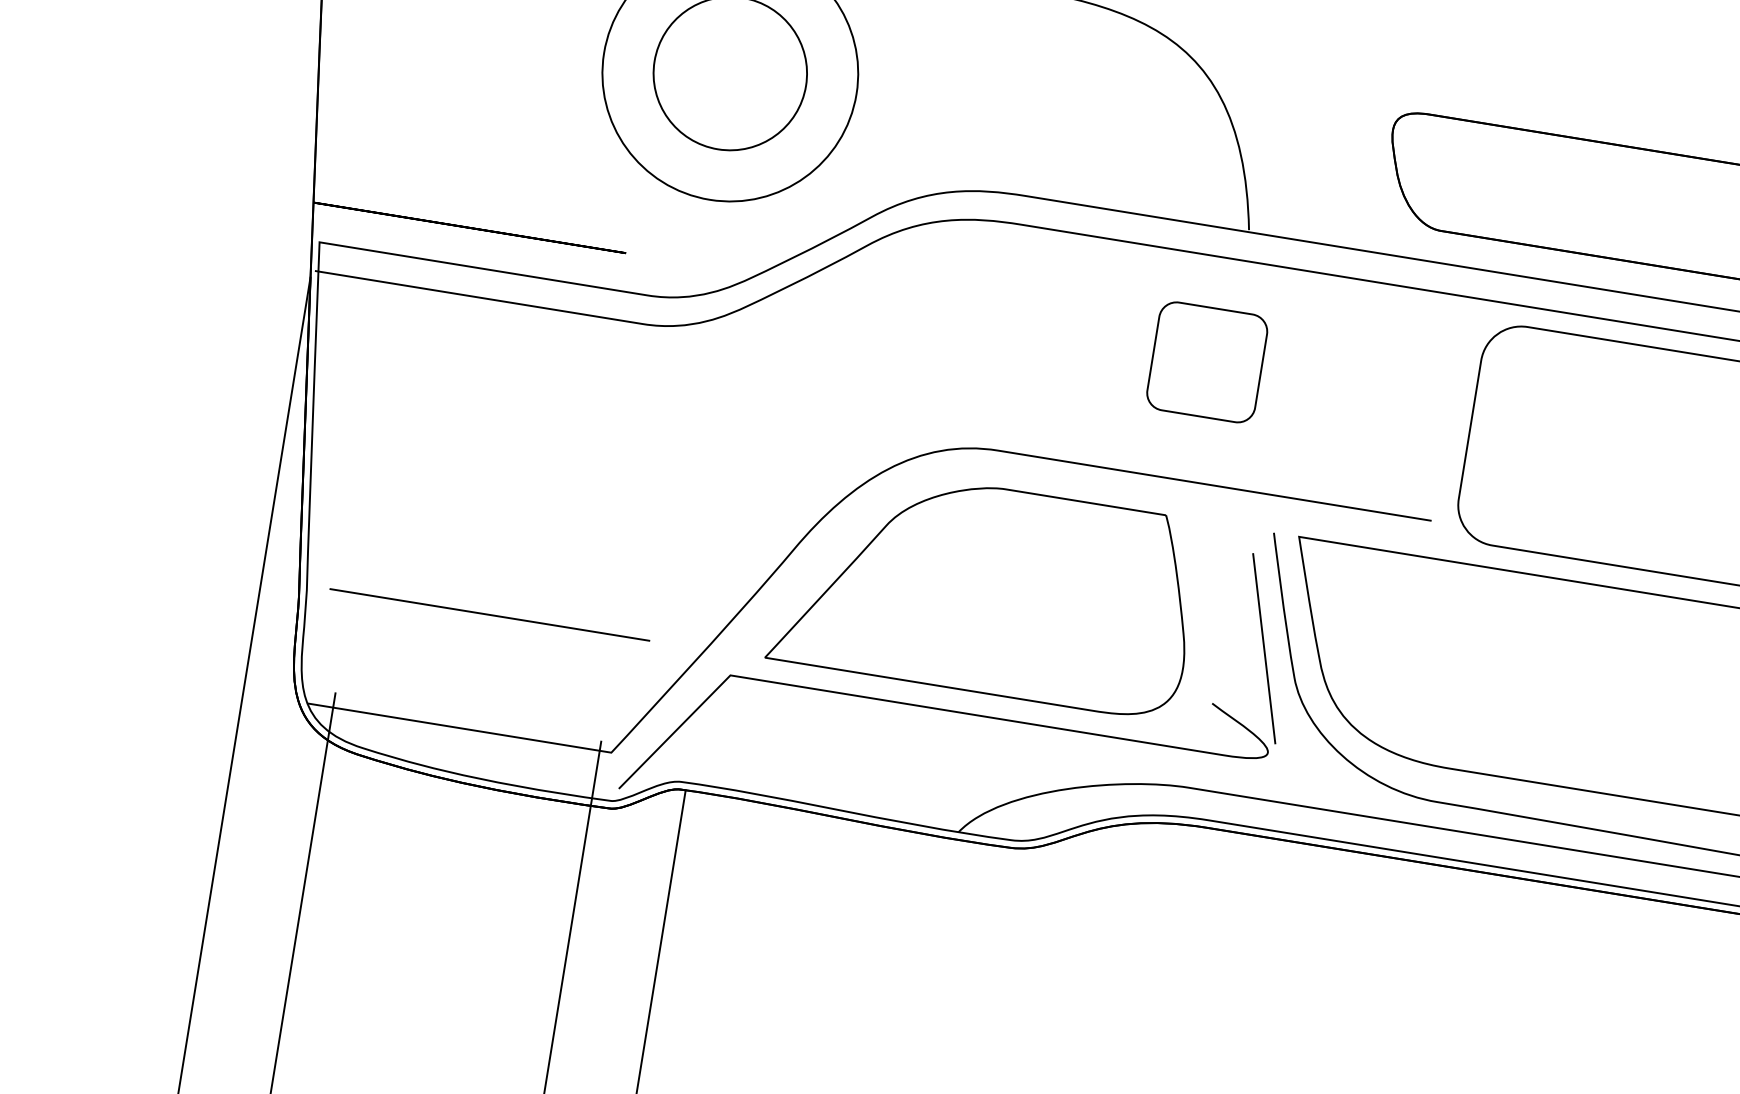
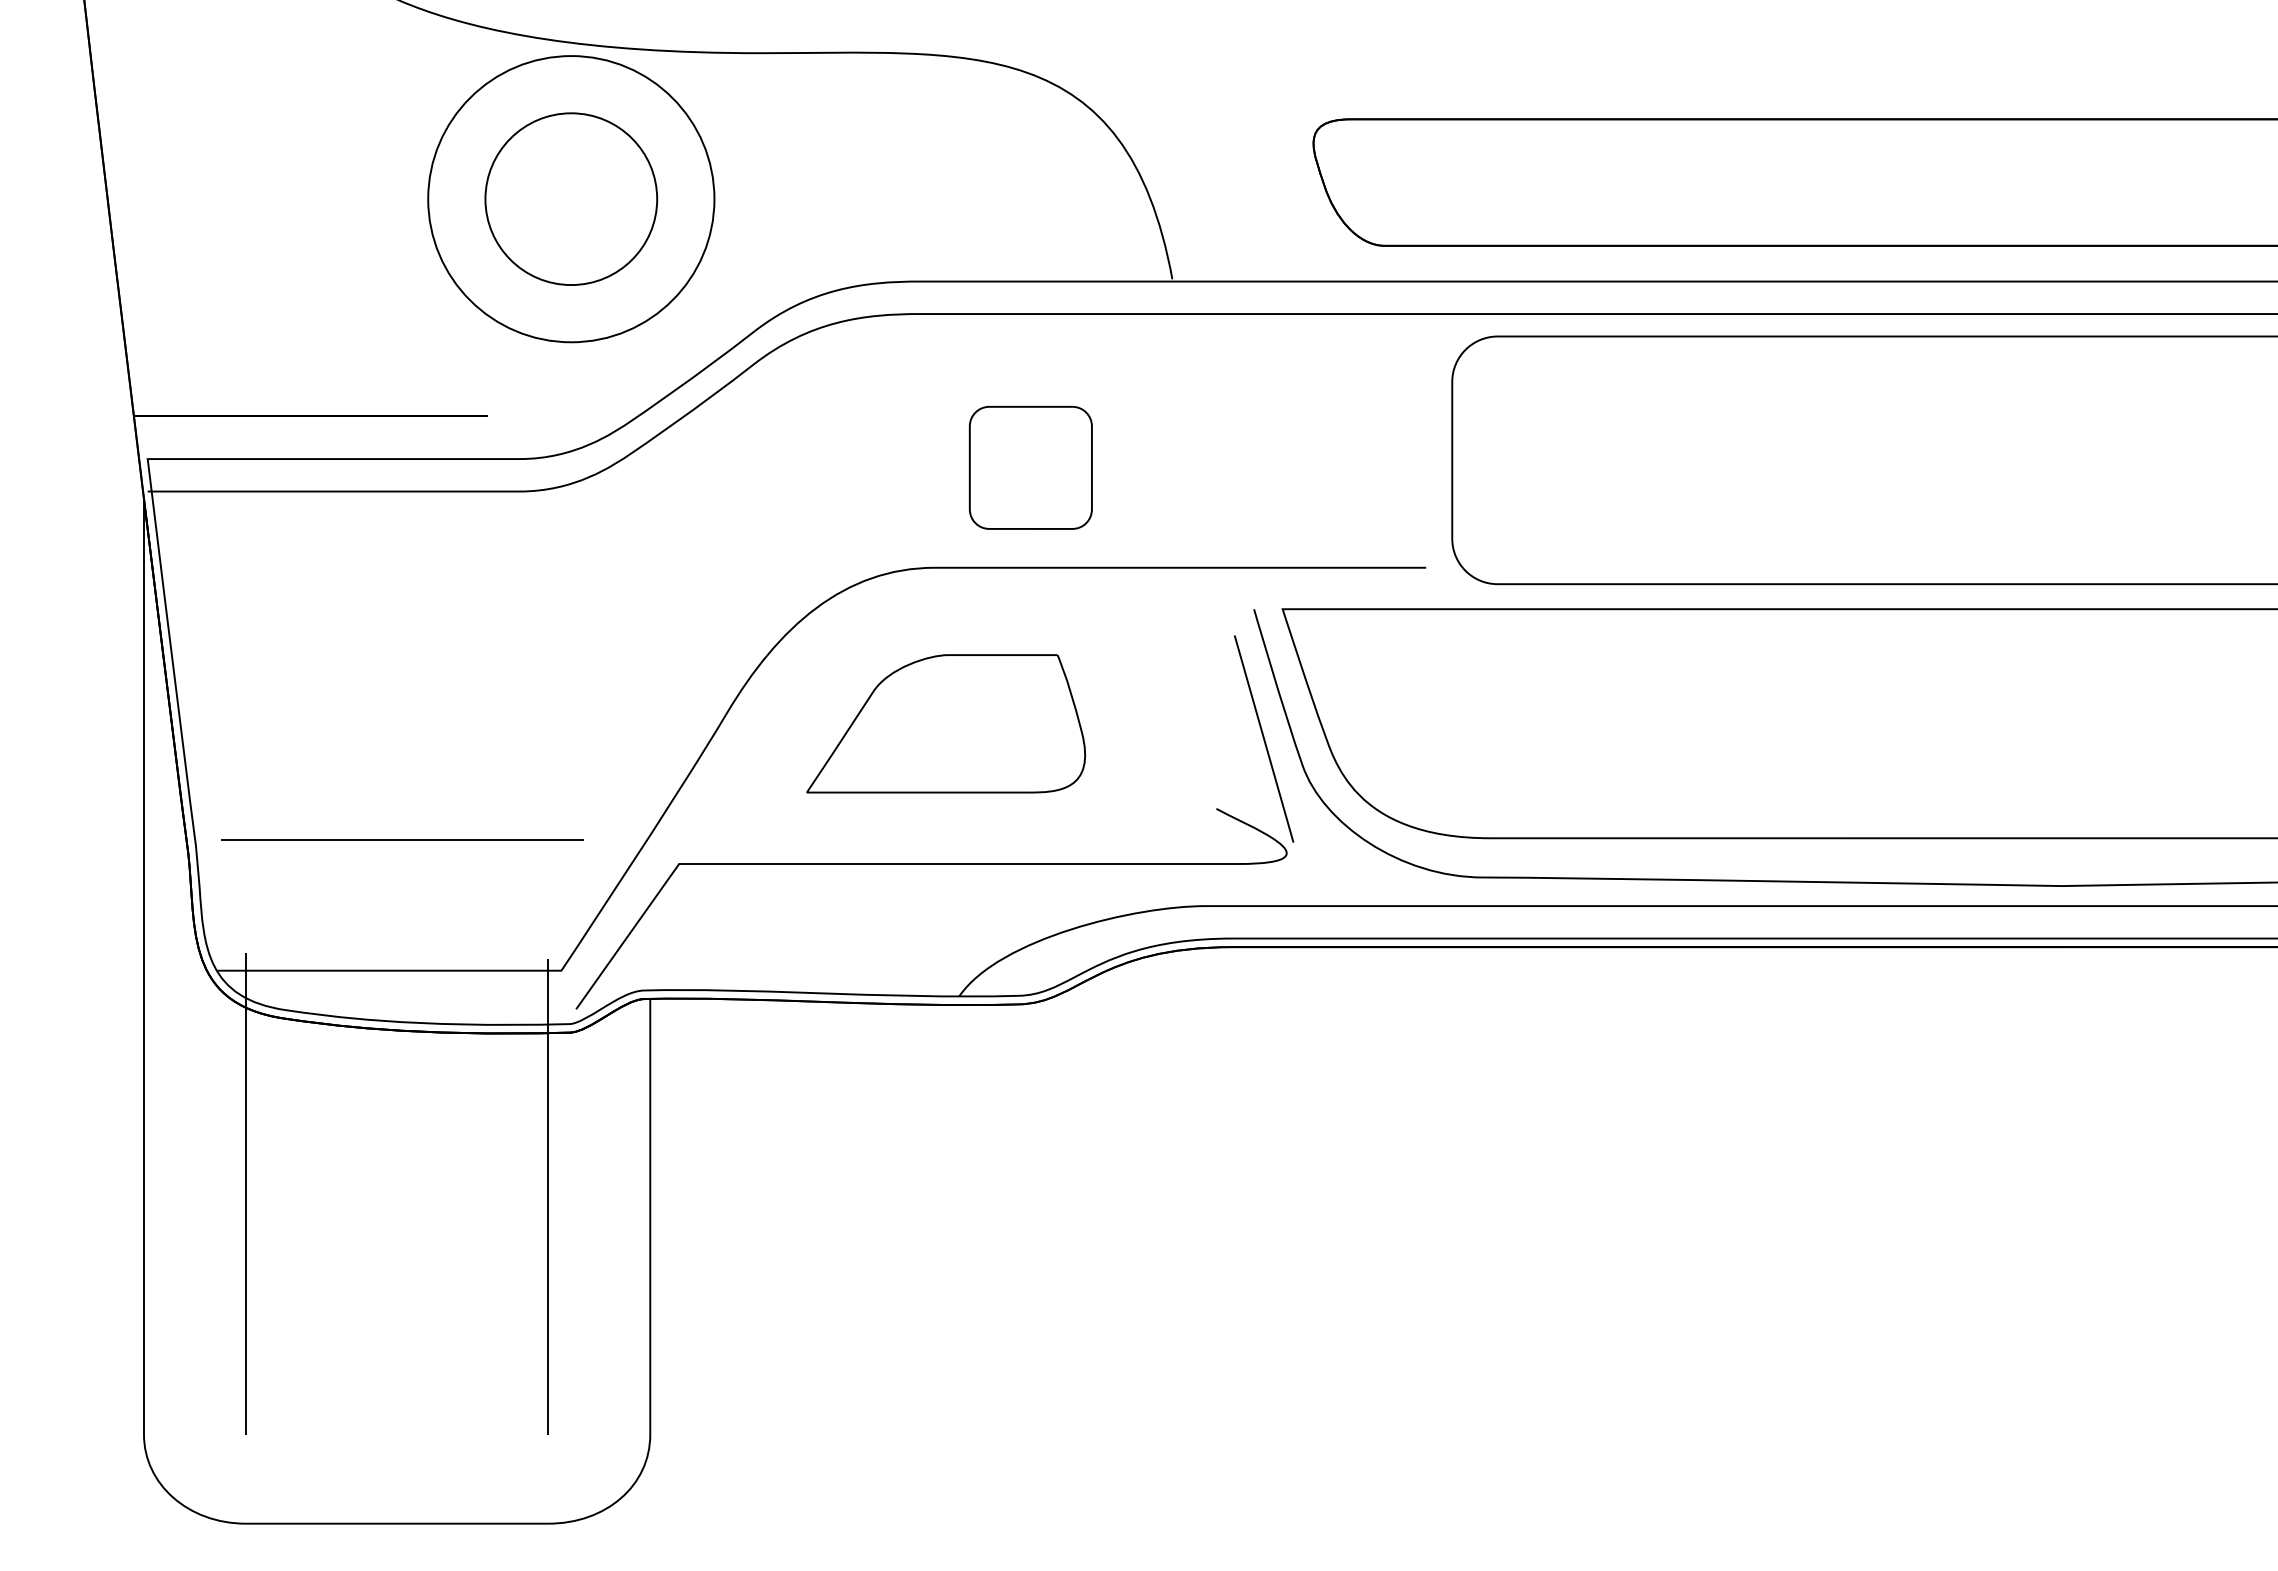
part: (1206, 361) -> (1030, 467), moved
part: (985, 589) -> (945, 723), size x0.6

